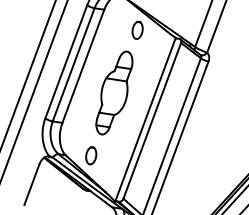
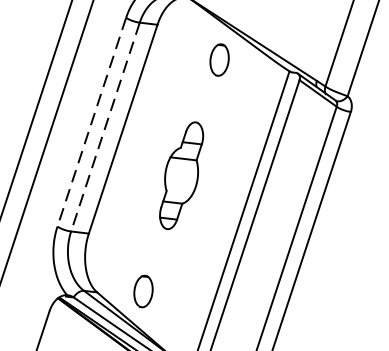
line: (66, 62) -> (92, 123), solid -> dashed
line: (73, 65) -> (105, 128), solid -> dashed
part: (114, 92) -> (181, 174), size x0.7

